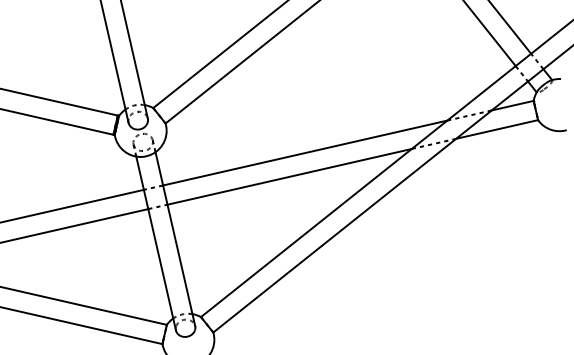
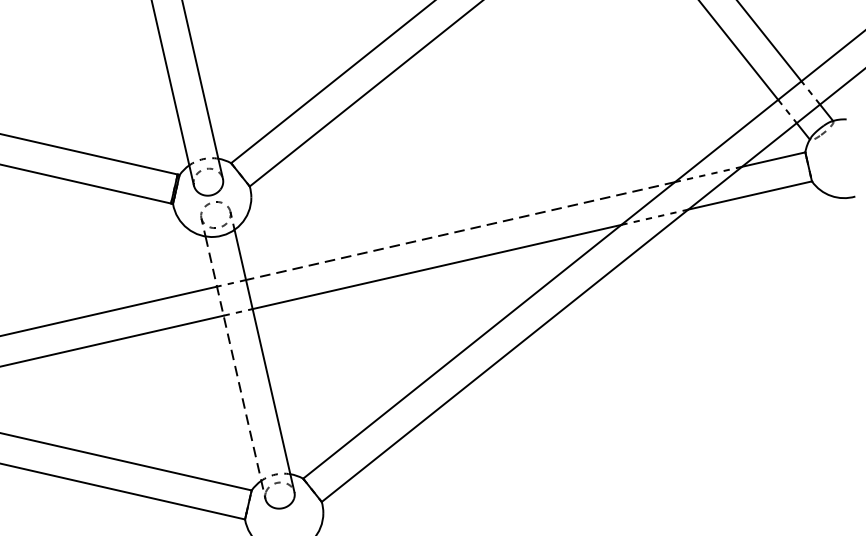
line: (305, 153) -> (460, 231), solid -> dashed
line: (156, 244) -> (236, 369), solid -> dashed

